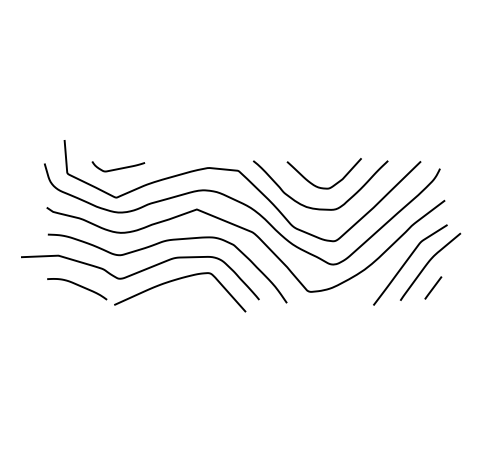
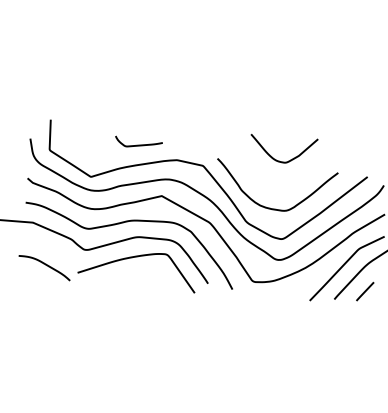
curve: (118, 168) -> (138, 145), moved
curve: (319, 186) -> (277, 159), moved
curve: (78, 286) -> (45, 265), moved

